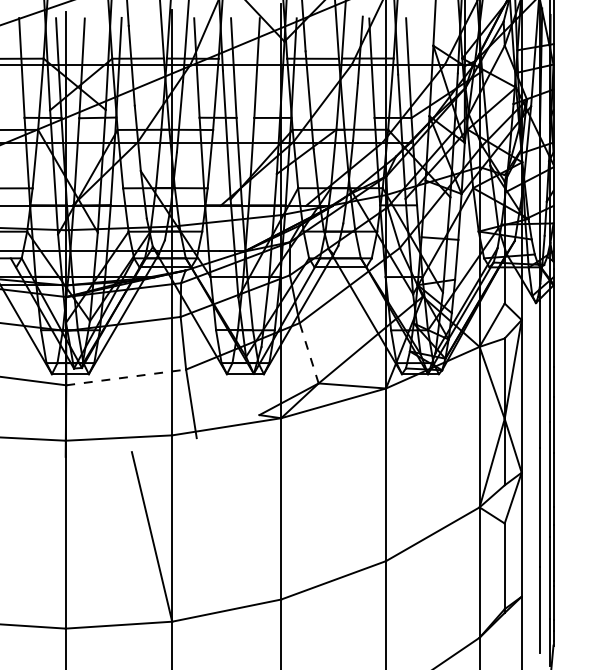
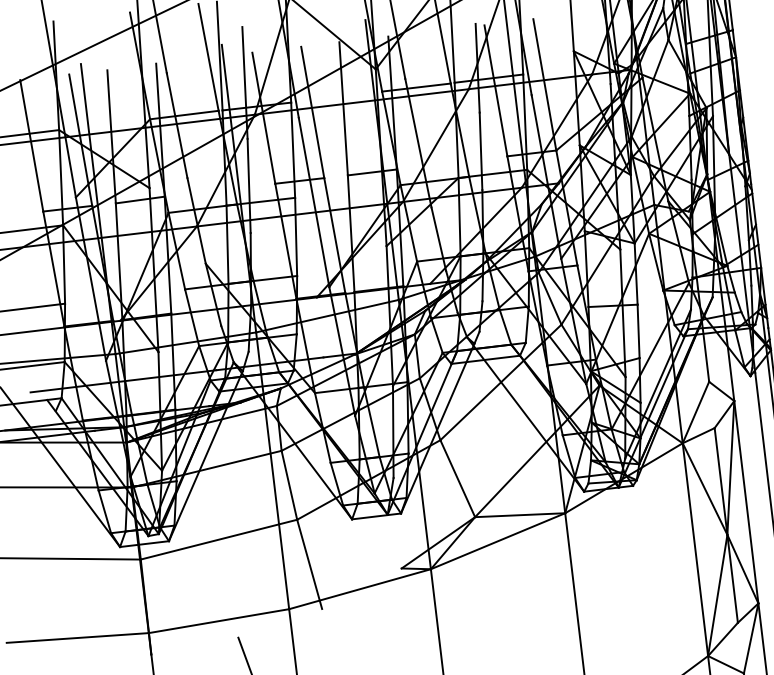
line: (309, 353) -> (458, 478), dashed -> solid
line: (126, 377) -> (219, 539), dashed -> solid

